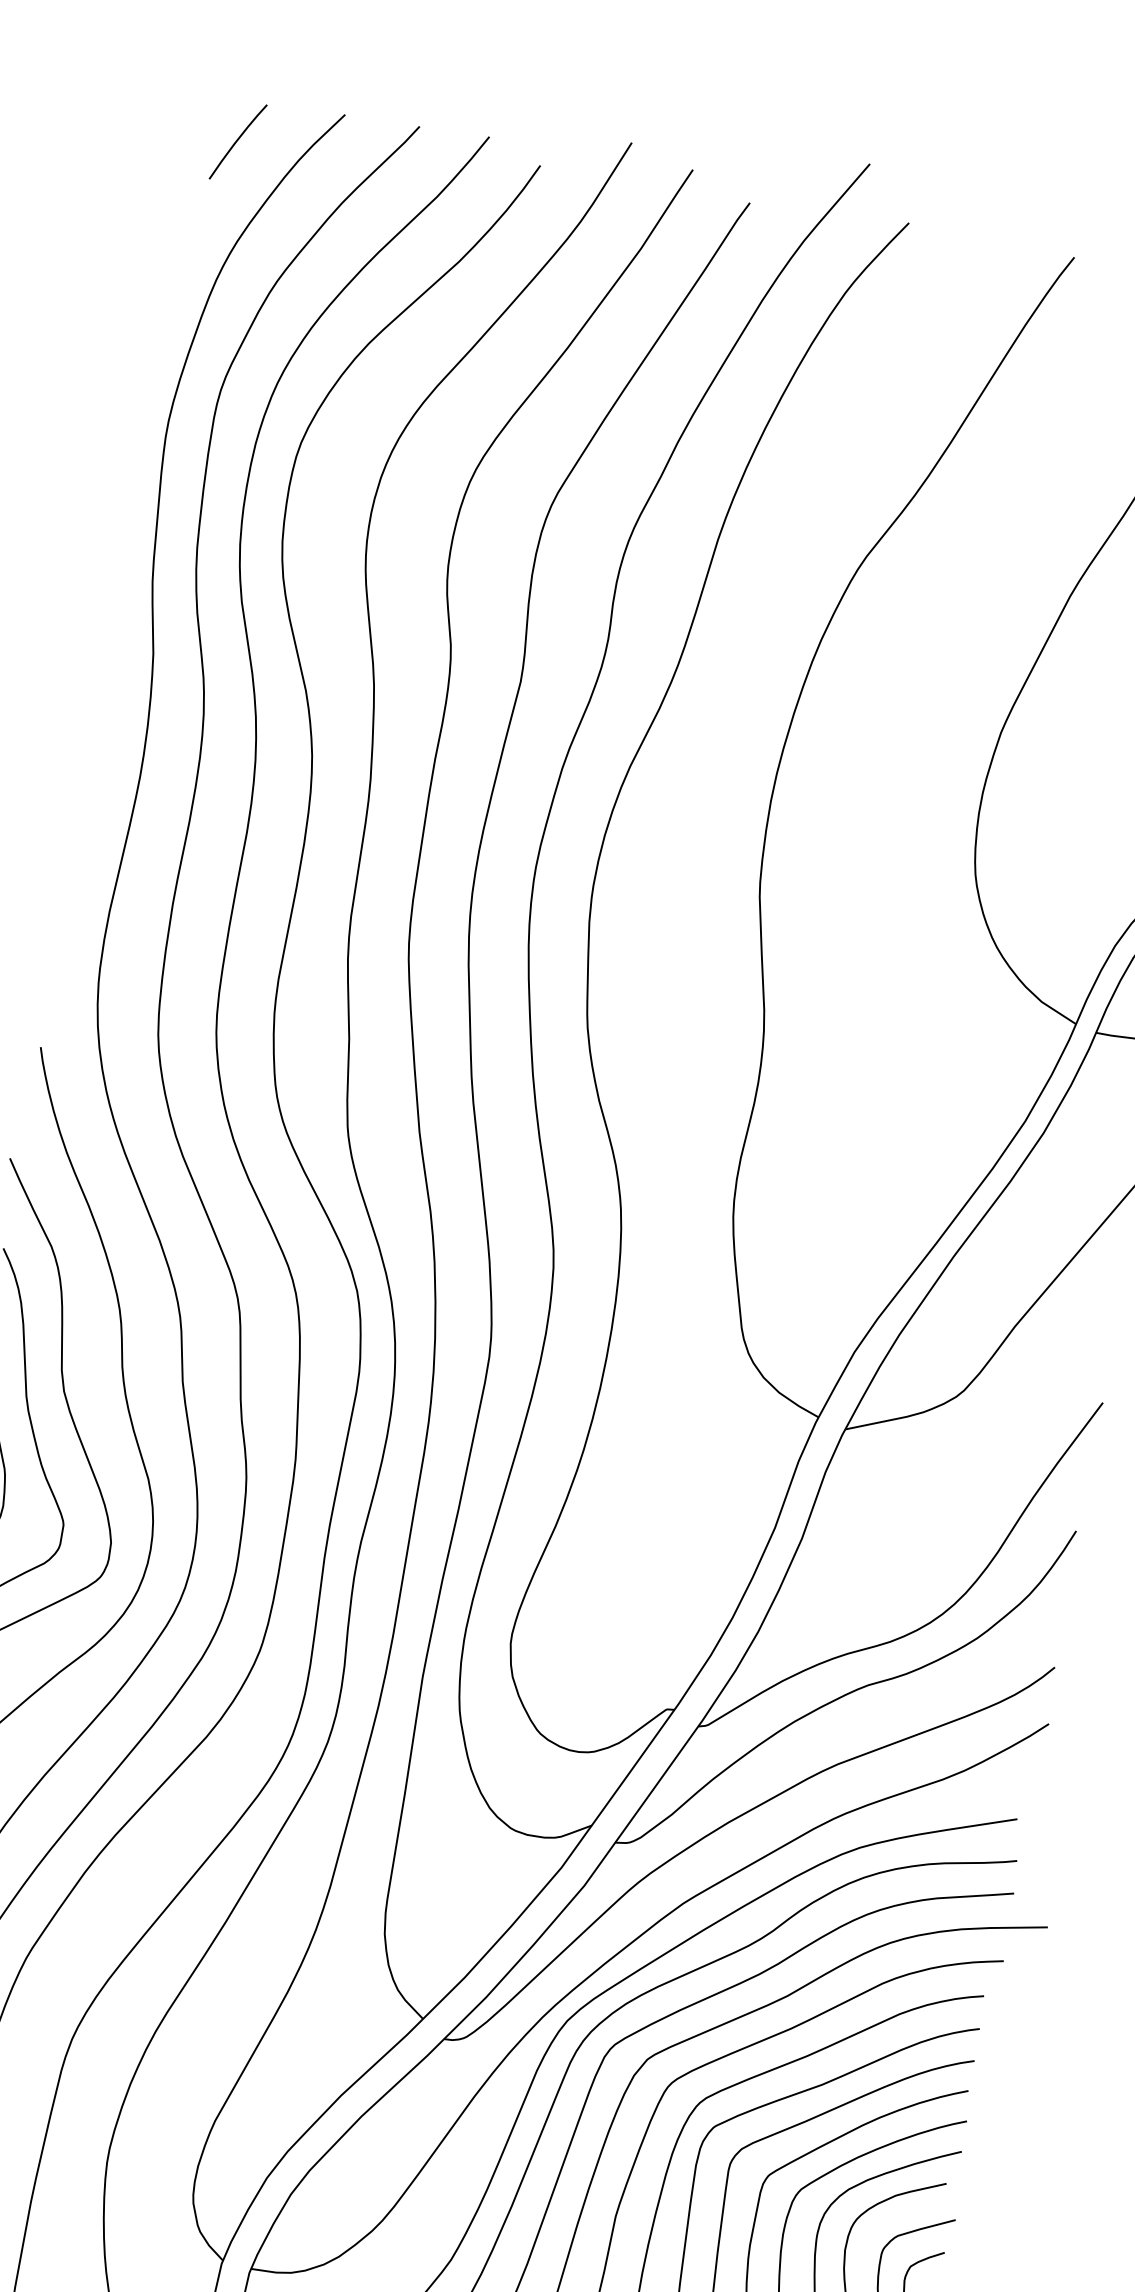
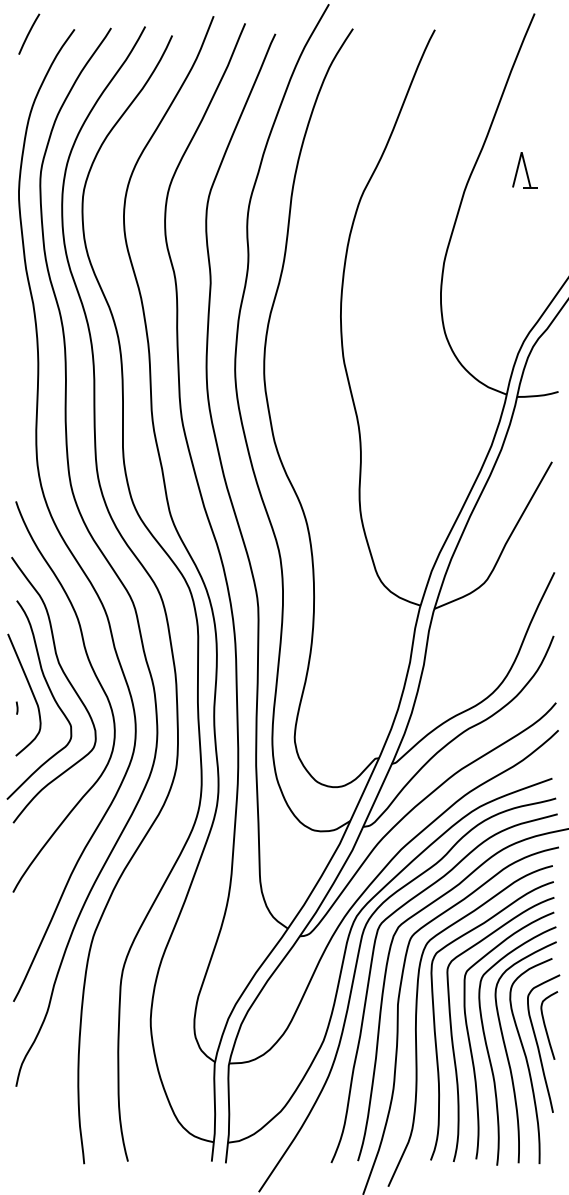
line: (238, 140) -> (29, 33), moved

